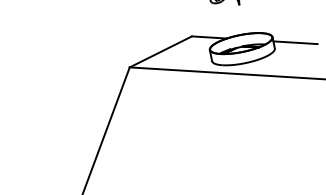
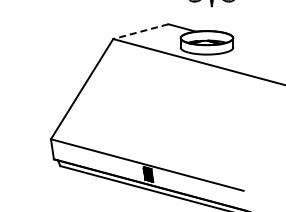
line: (295, 42) -> (250, 46), removed
line: (160, 51) -> (140, 31), solid -> dashed

